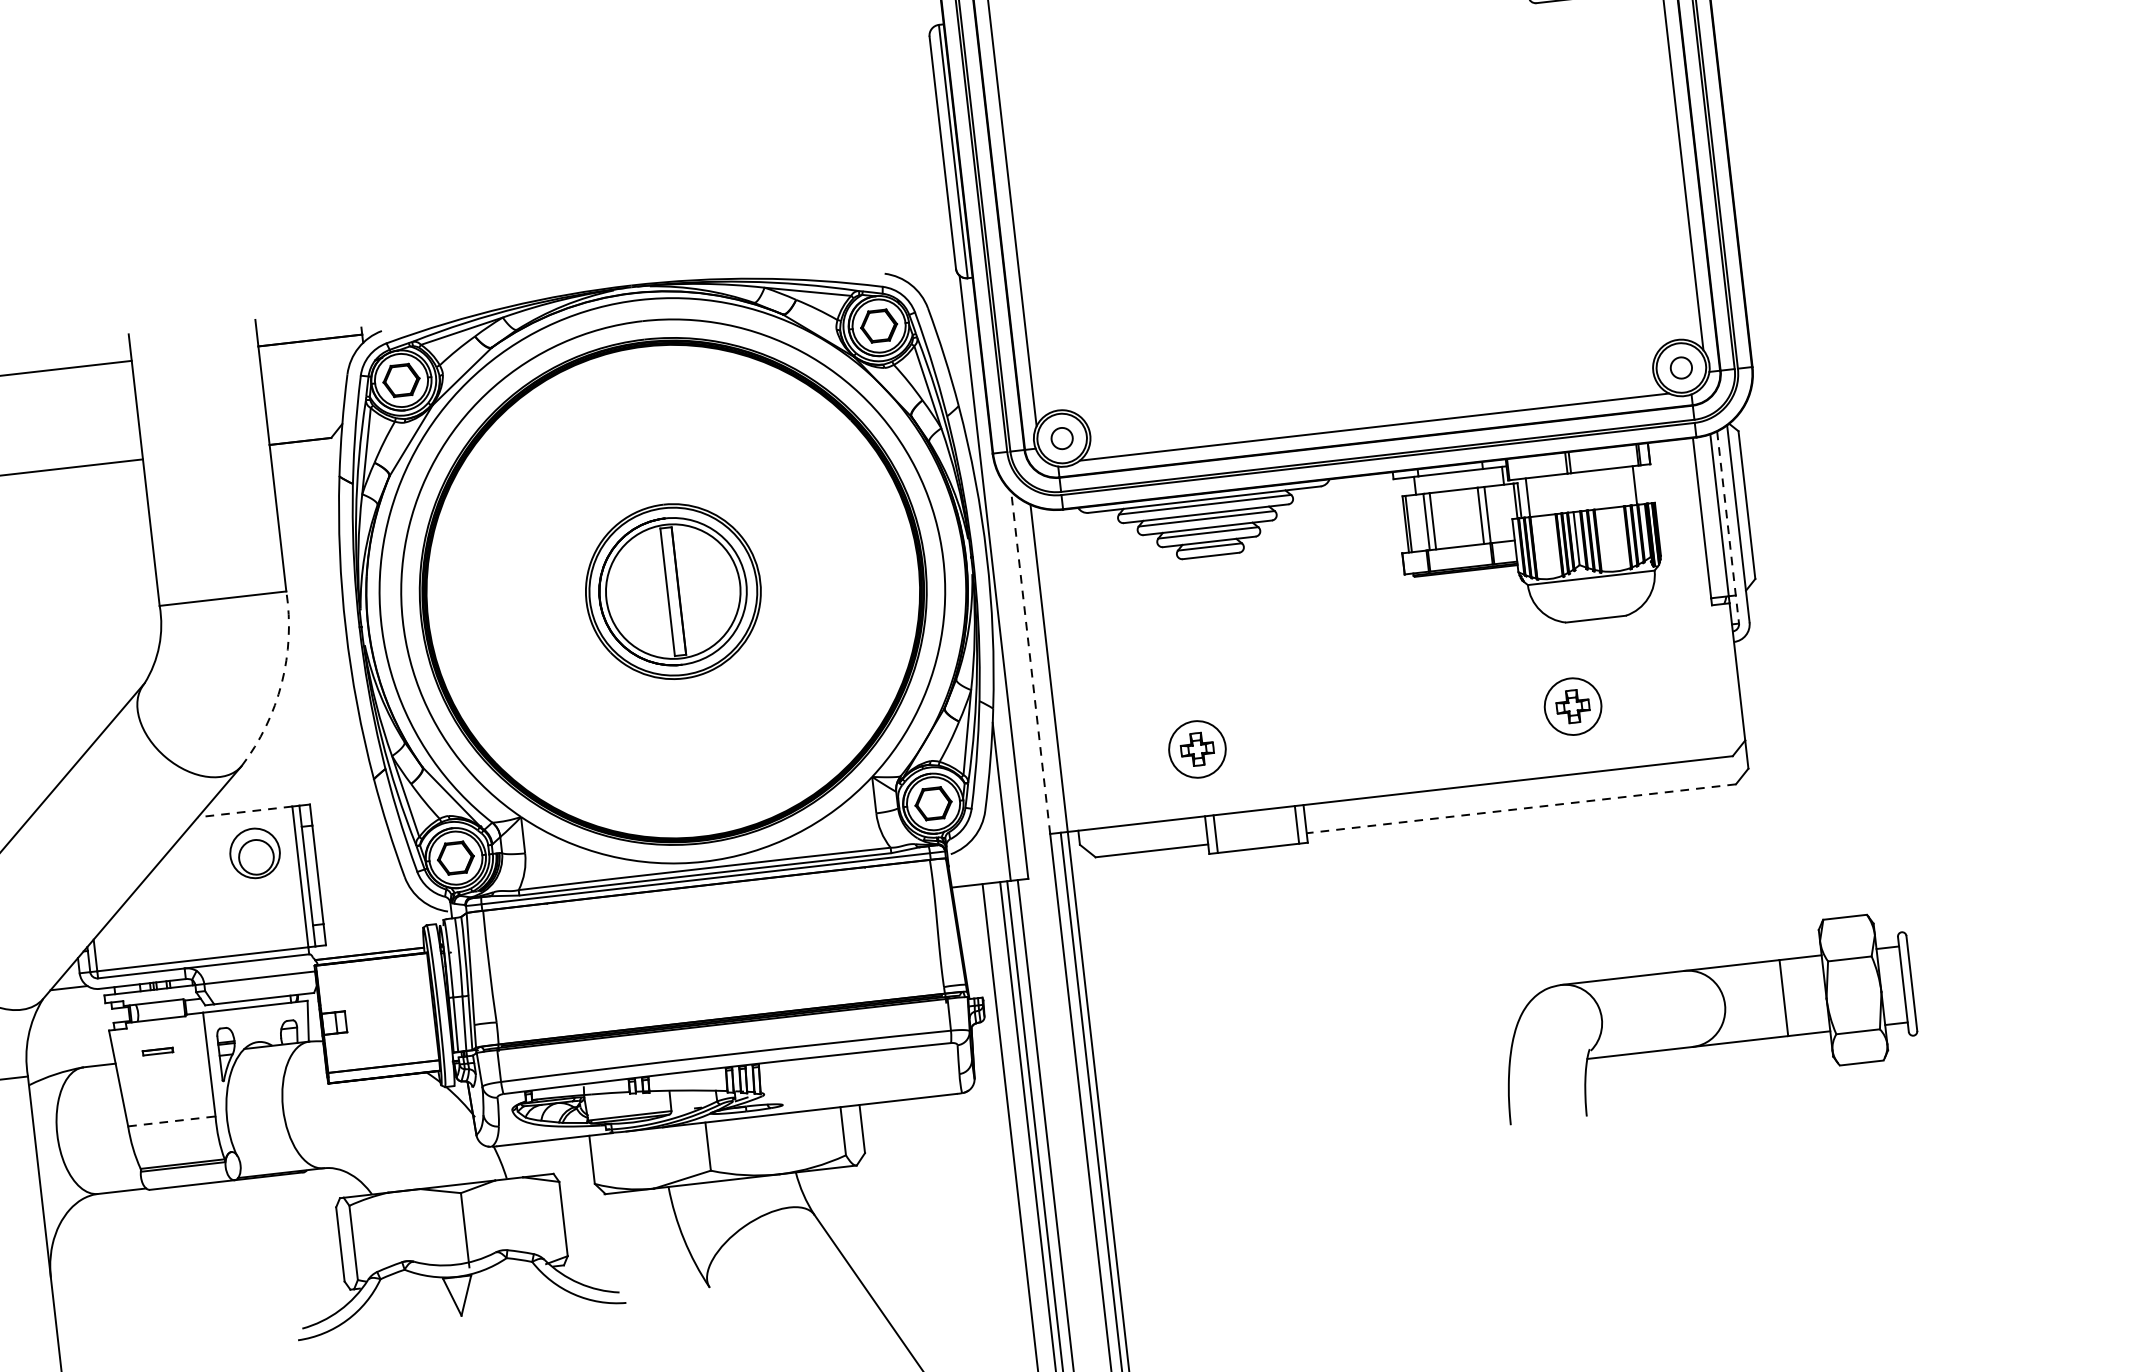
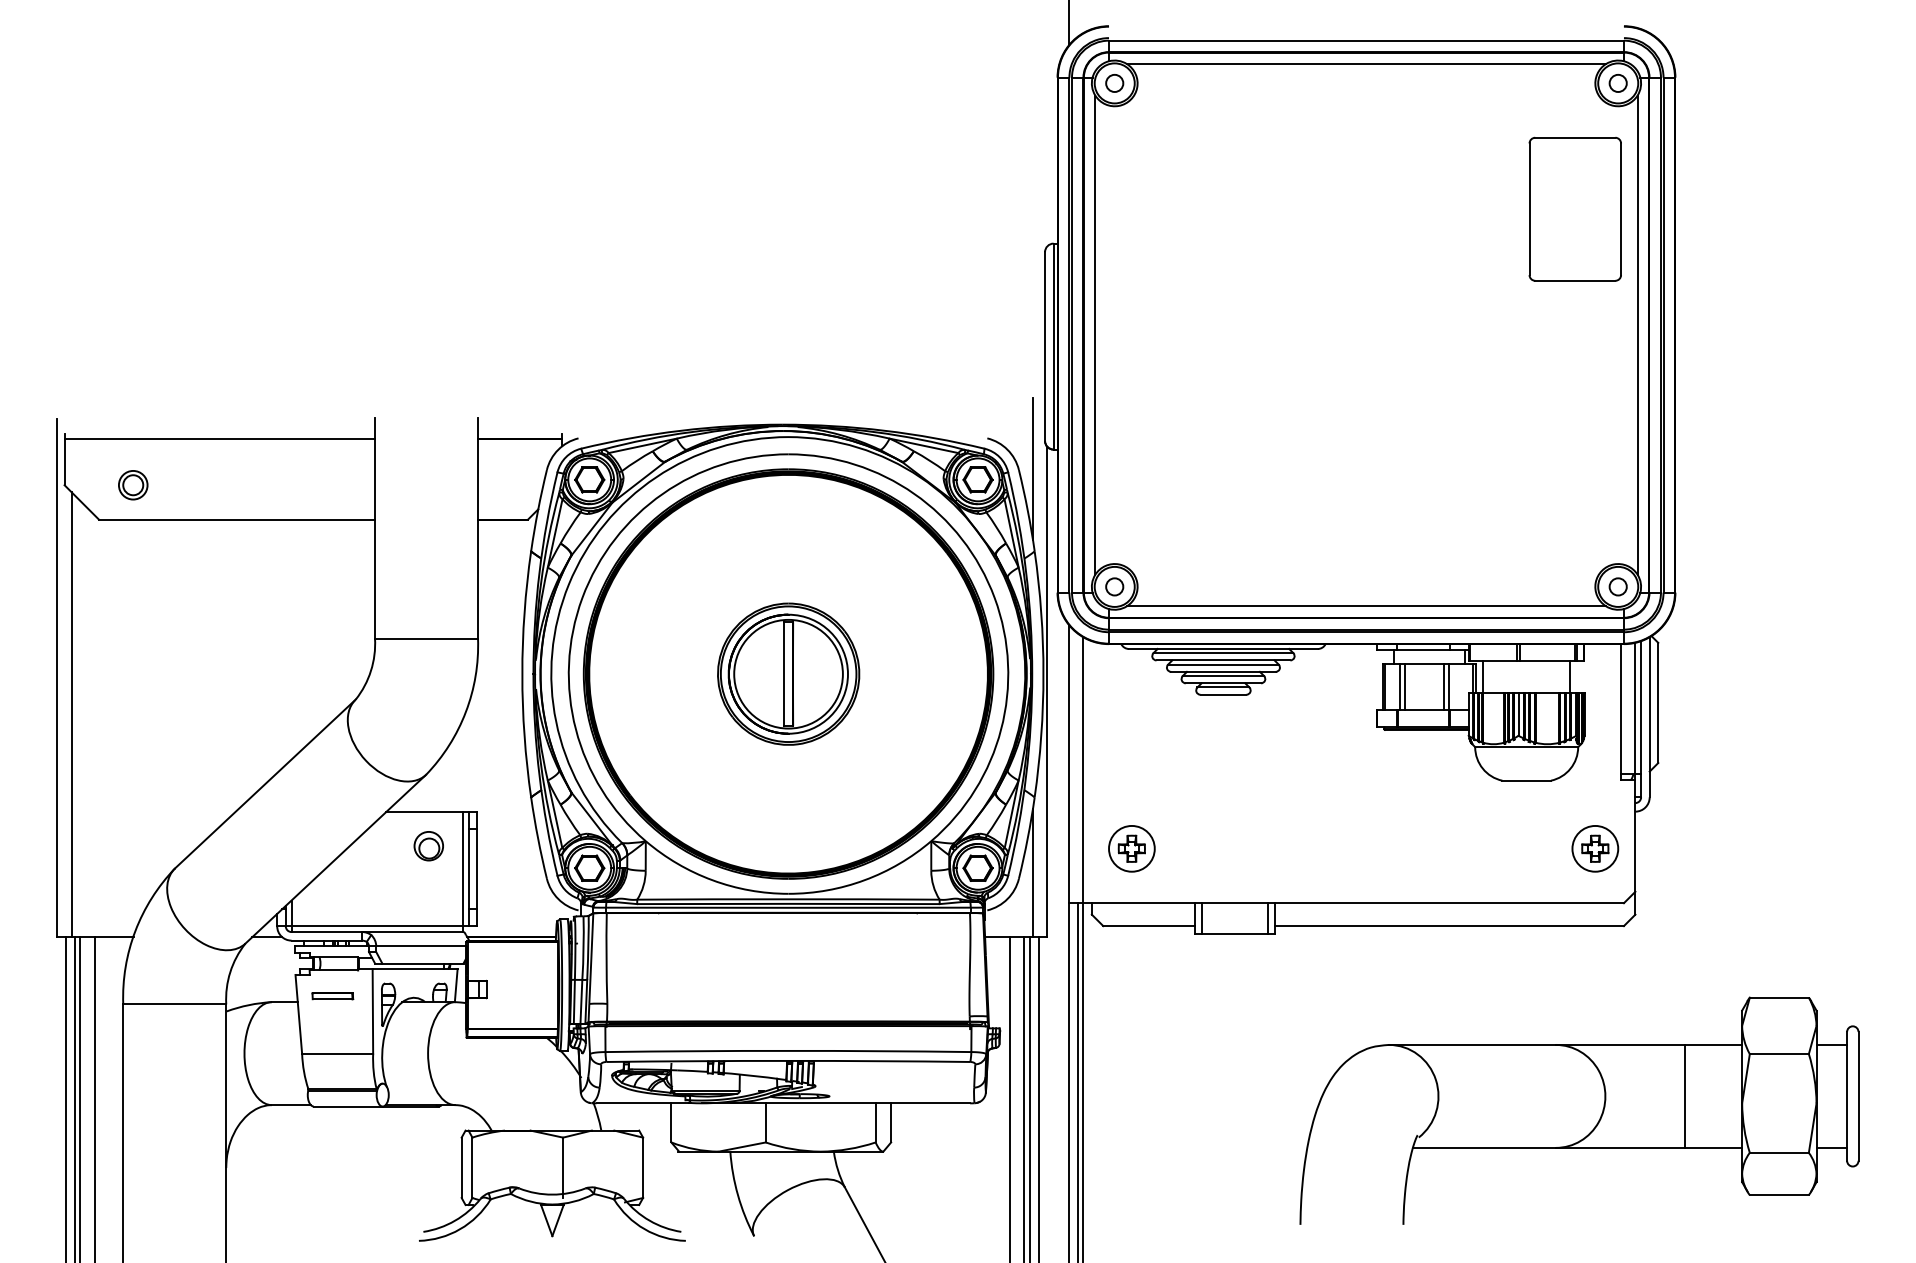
line: (945, 305) -> (1033, 469), added
line: (1728, 527) -> (1641, 719), dashed -> solid
line: (1030, 662) -> (1068, 763), dashed -> solid
arc: (281, 683) -> (465, 712), dashed -> solid
part: (1573, 706) -> (1595, 848), moved
part: (1196, 749) -> (1131, 848), moved
line: (1521, 809) -> (1449, 926), dashed -> solid
line: (244, 811) -> (424, 811), dashed -> solid
part: (254, 853) -> (428, 846), size x0.71
part: (1707, 1017) -> (1579, 1110), size x1.67
part: (157, 1051) -> (332, 996), size x1.67
line: (171, 1121) -> (337, 1053), dashed -> solid

